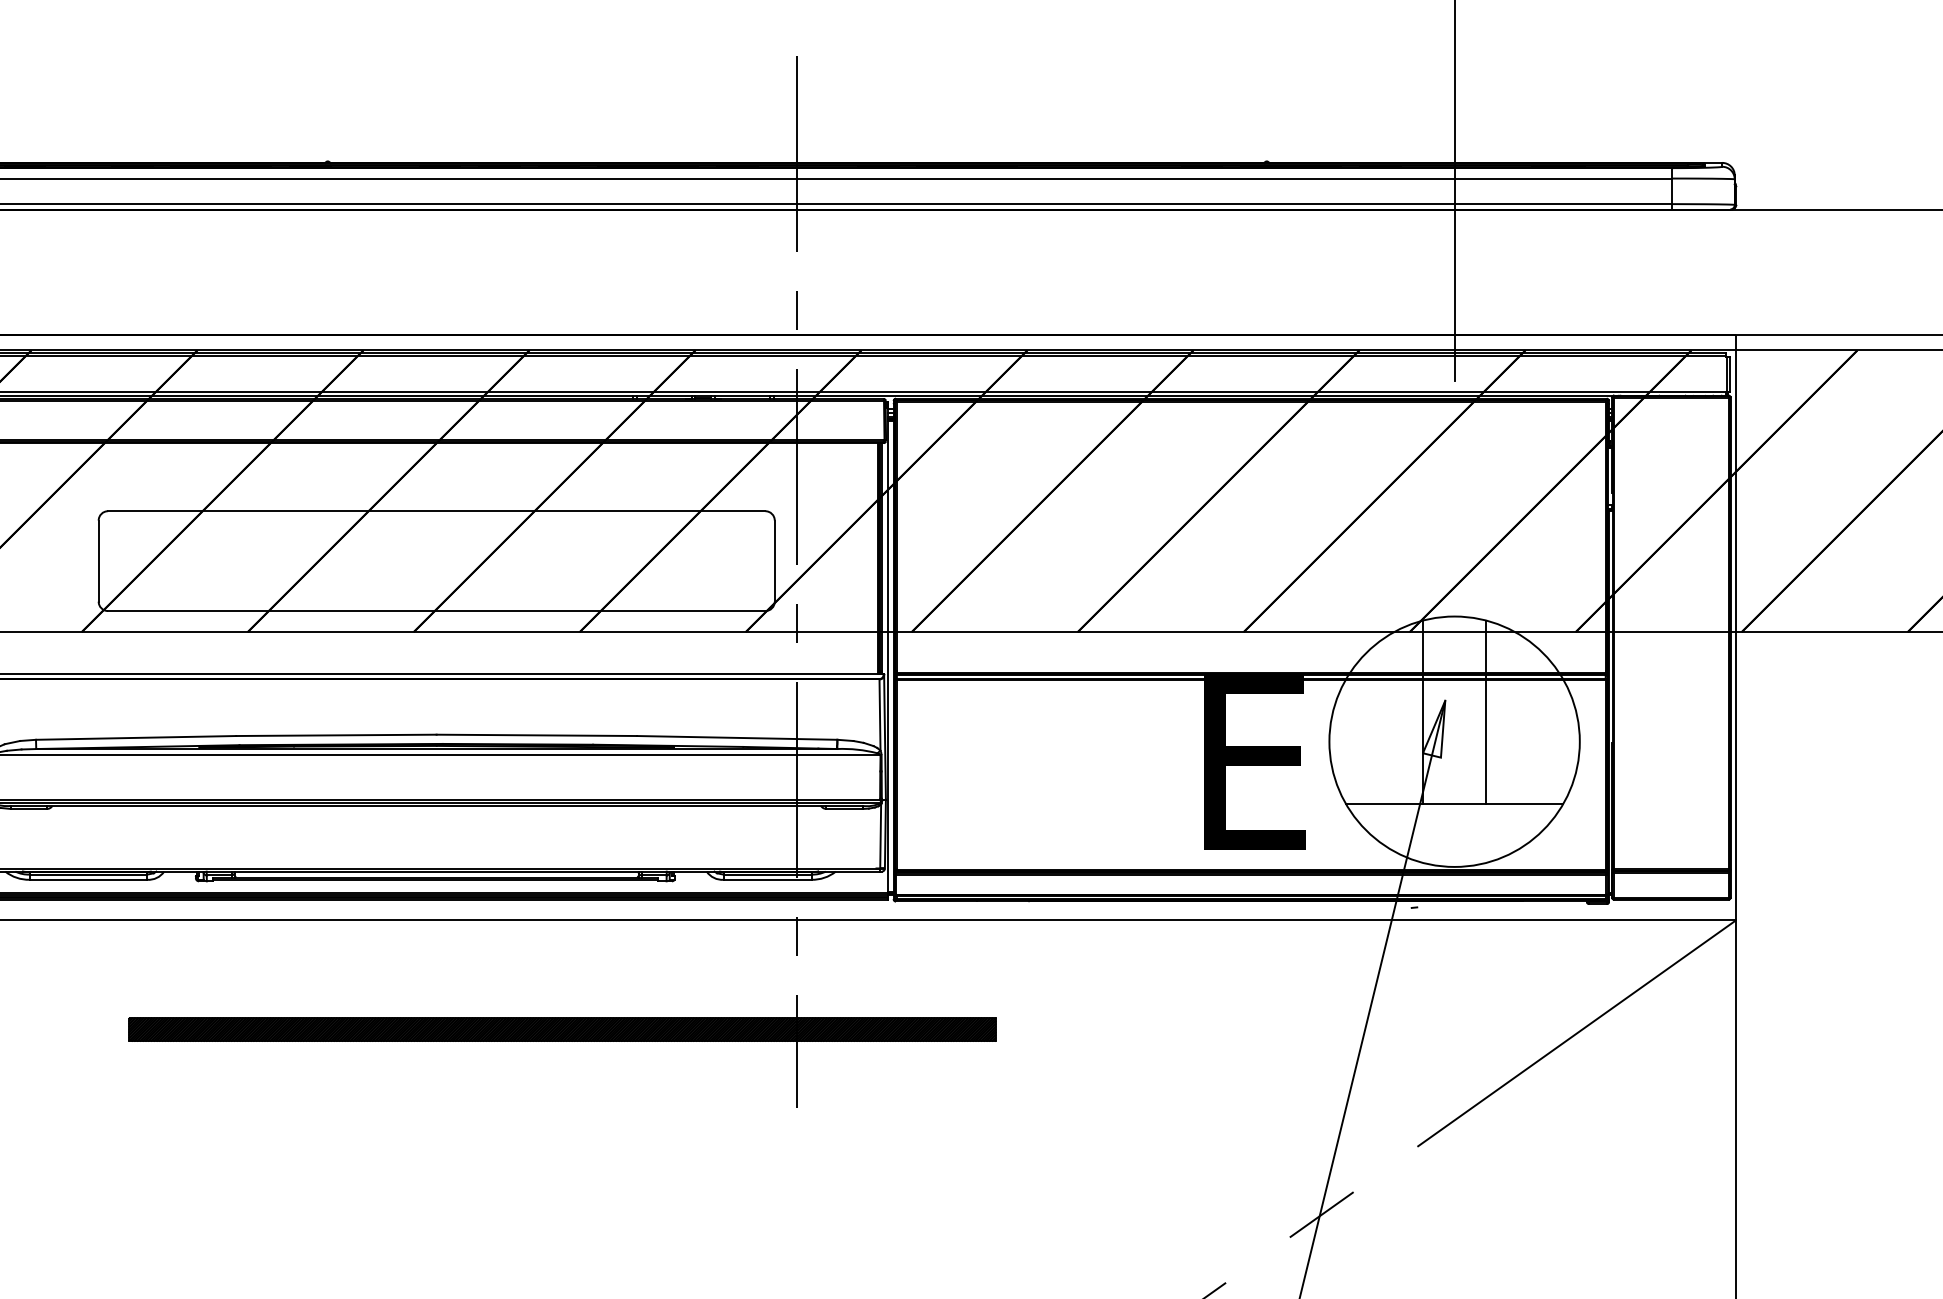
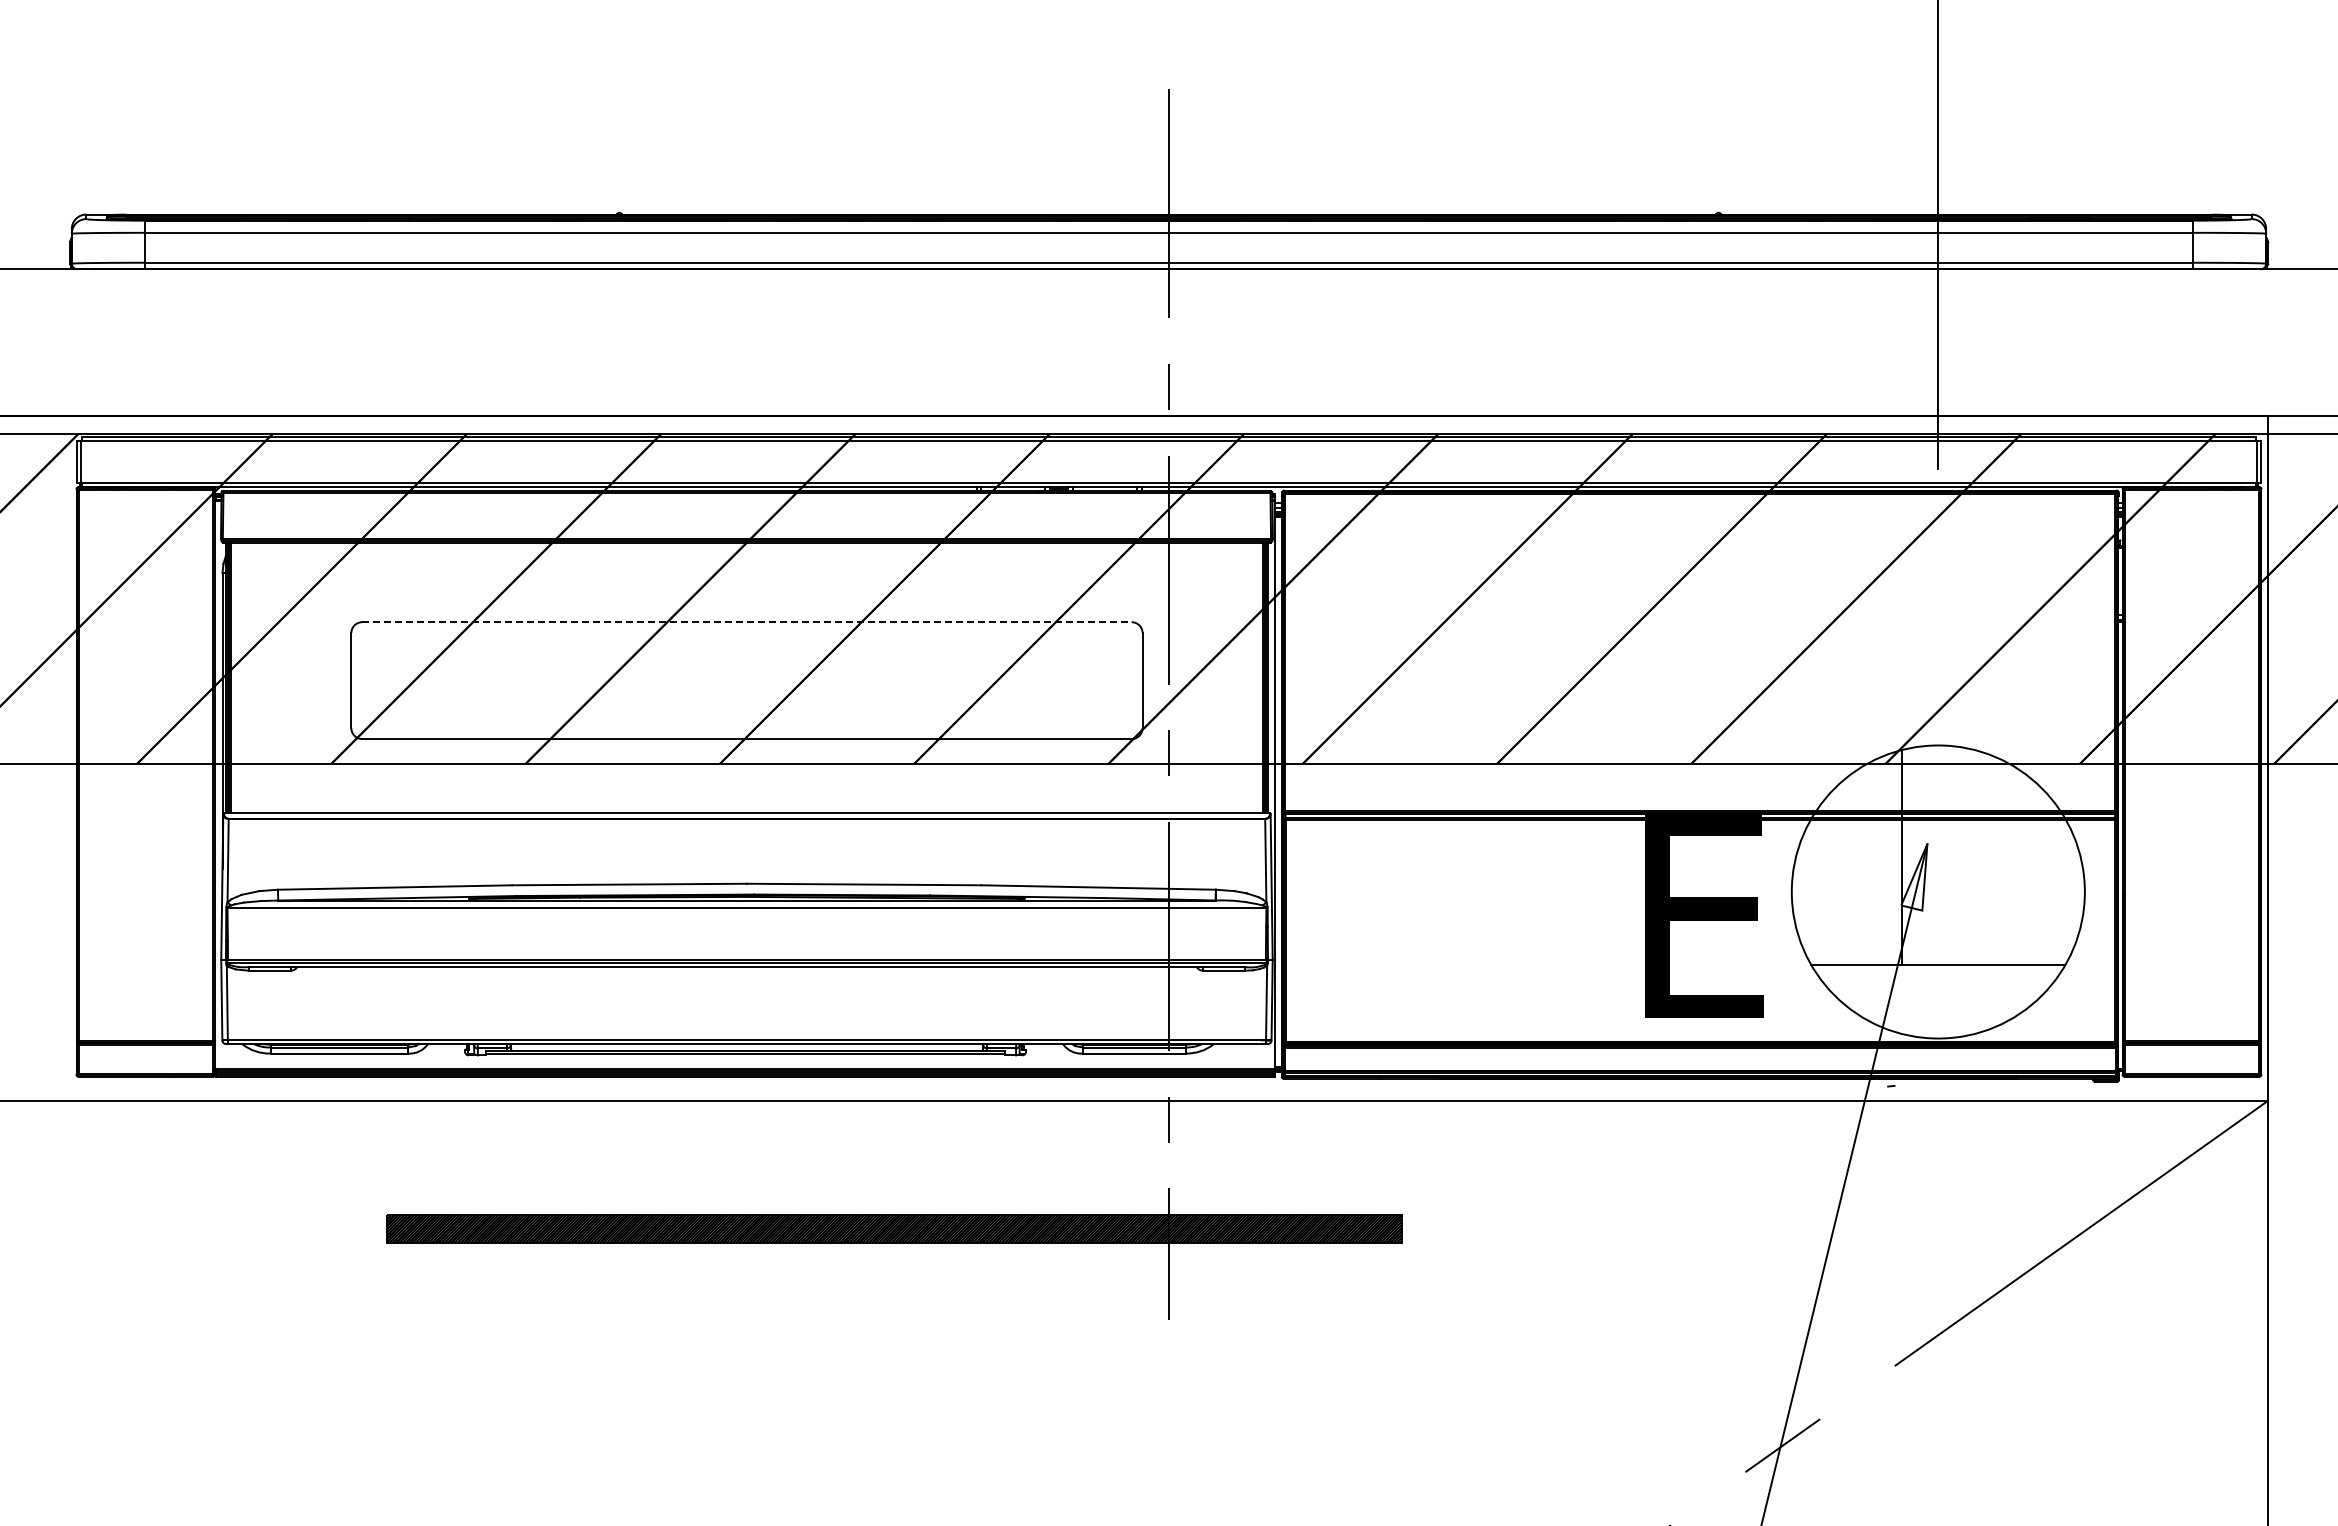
line: (436, 511) -> (746, 622), solid -> dashed
line: (1485, 712) -> (1974, 857), removed

